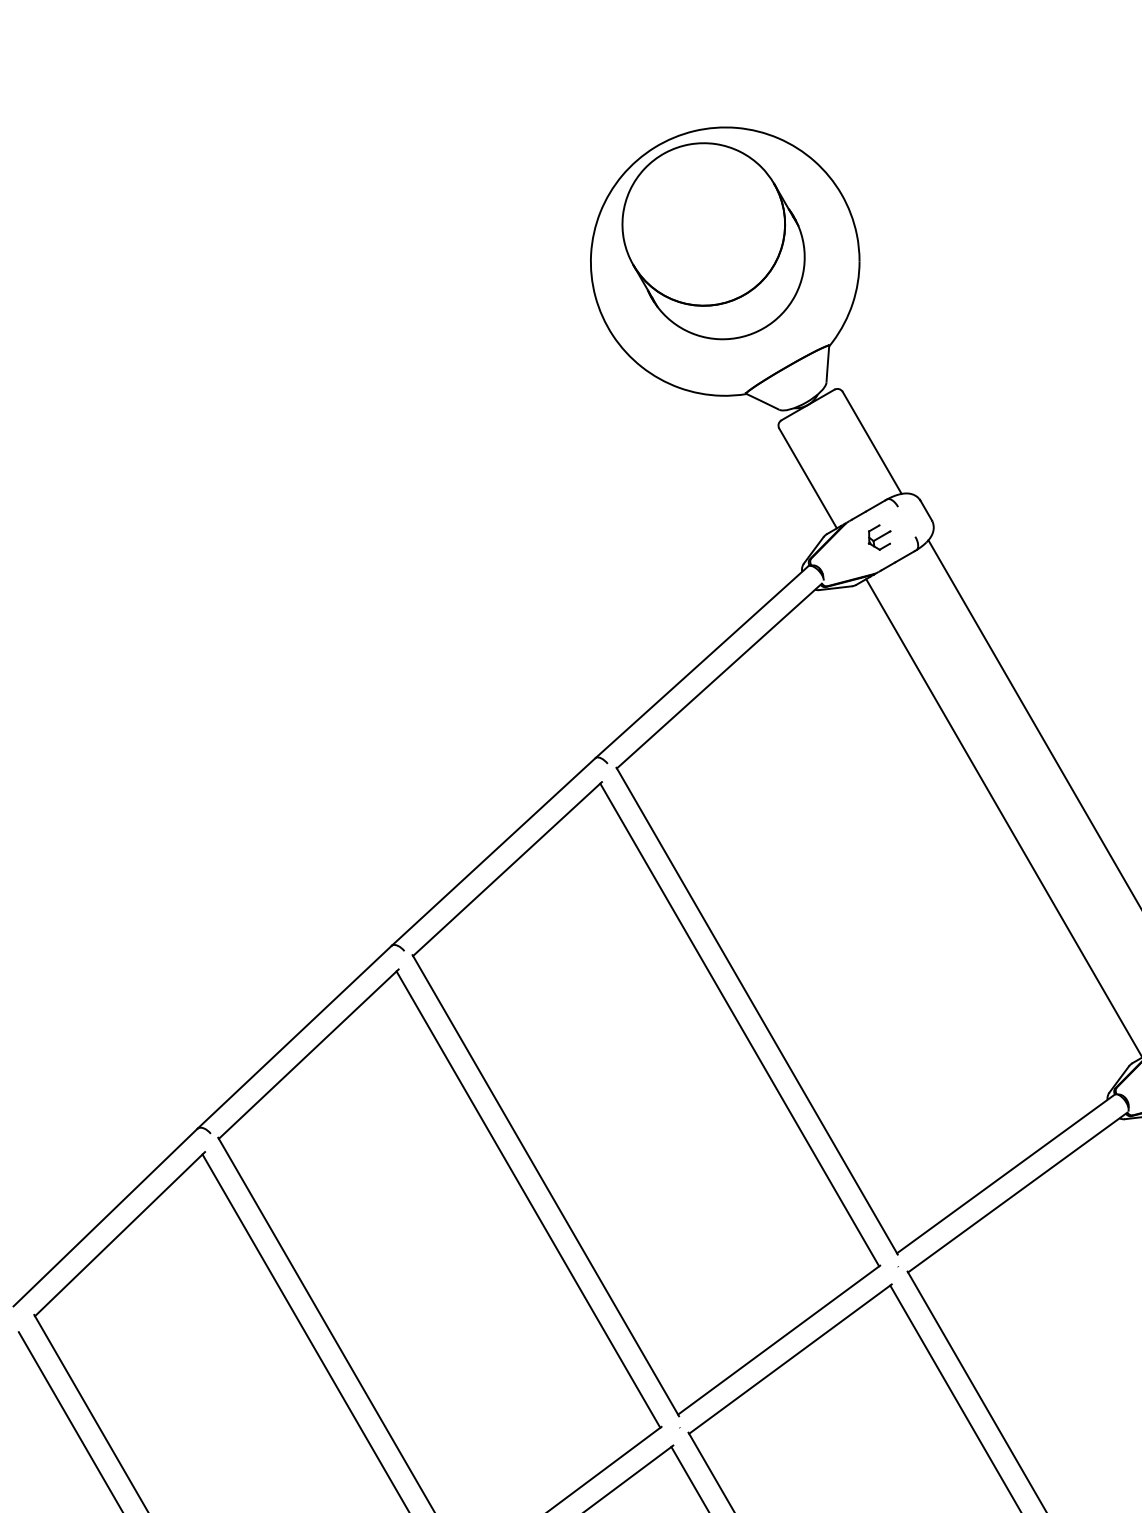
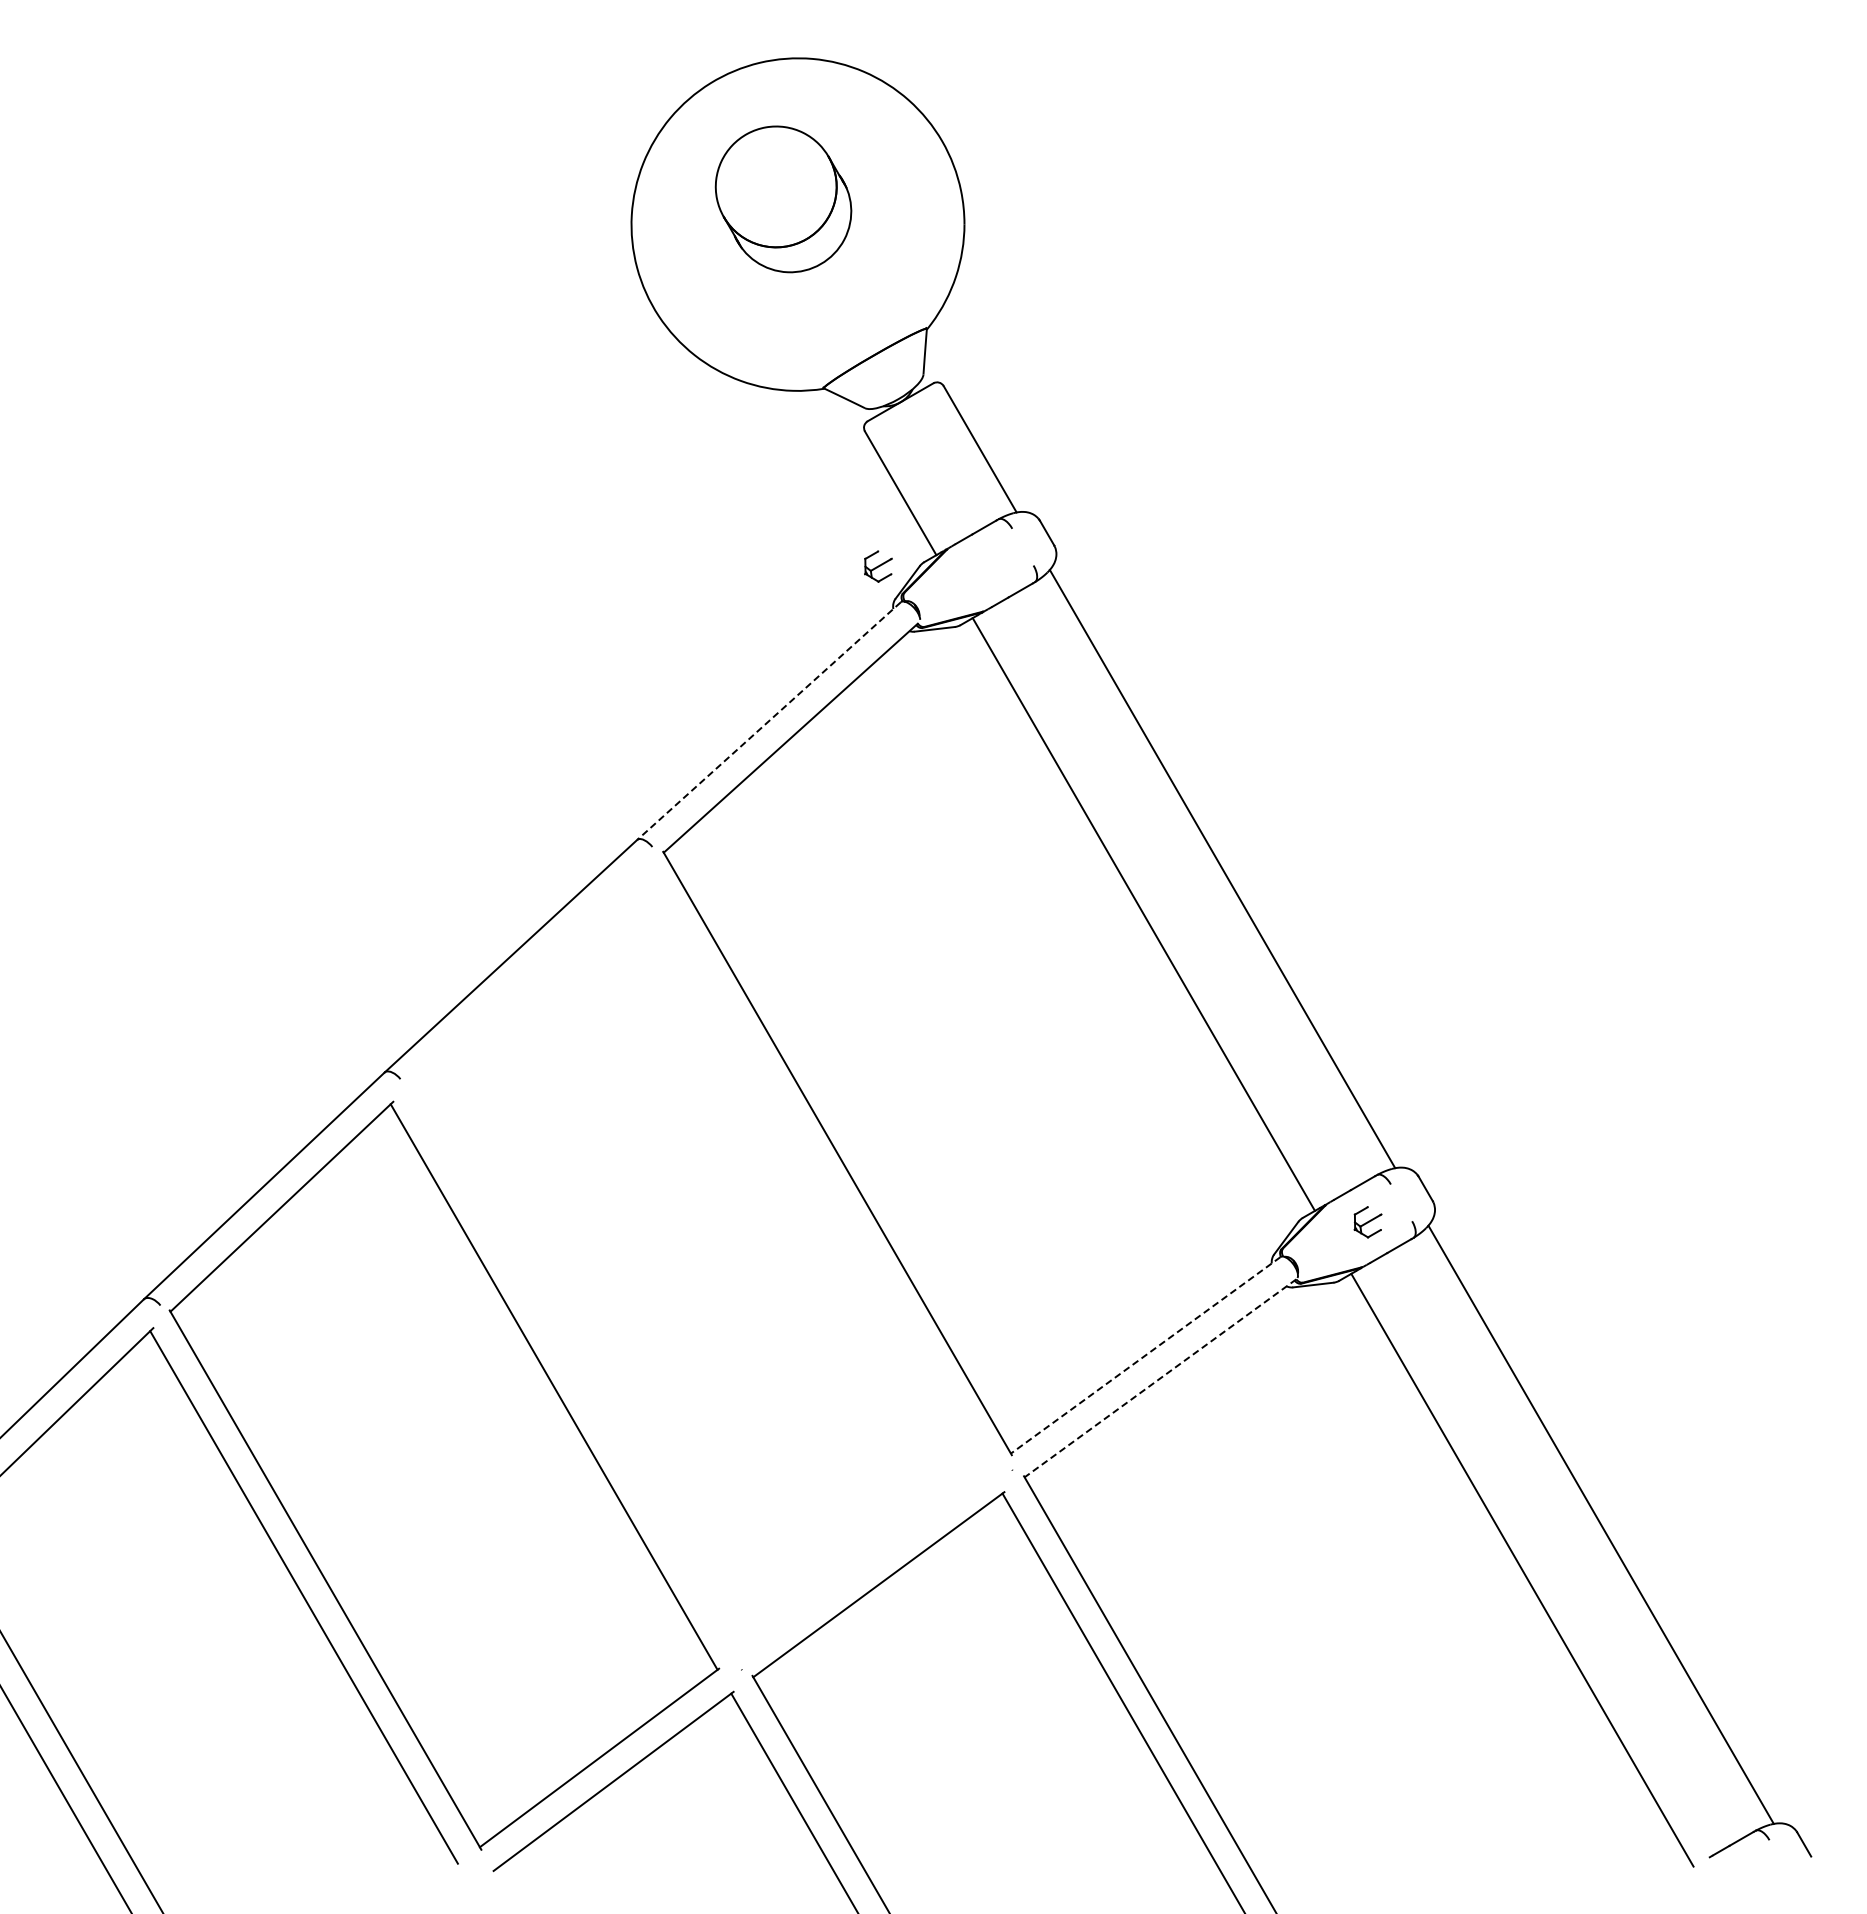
part: (713, 241) -> (783, 199), size x0.6
part: (879, 537) -> (878, 566), moved
line: (701, 662) -> (768, 721), solid -> dashed
part: (645, 1099) -> (699, 1262), removed
line: (1005, 1174) -> (1145, 1355), solid -> dashed
line: (1017, 1192) -> (1160, 1378), solid -> dashed

